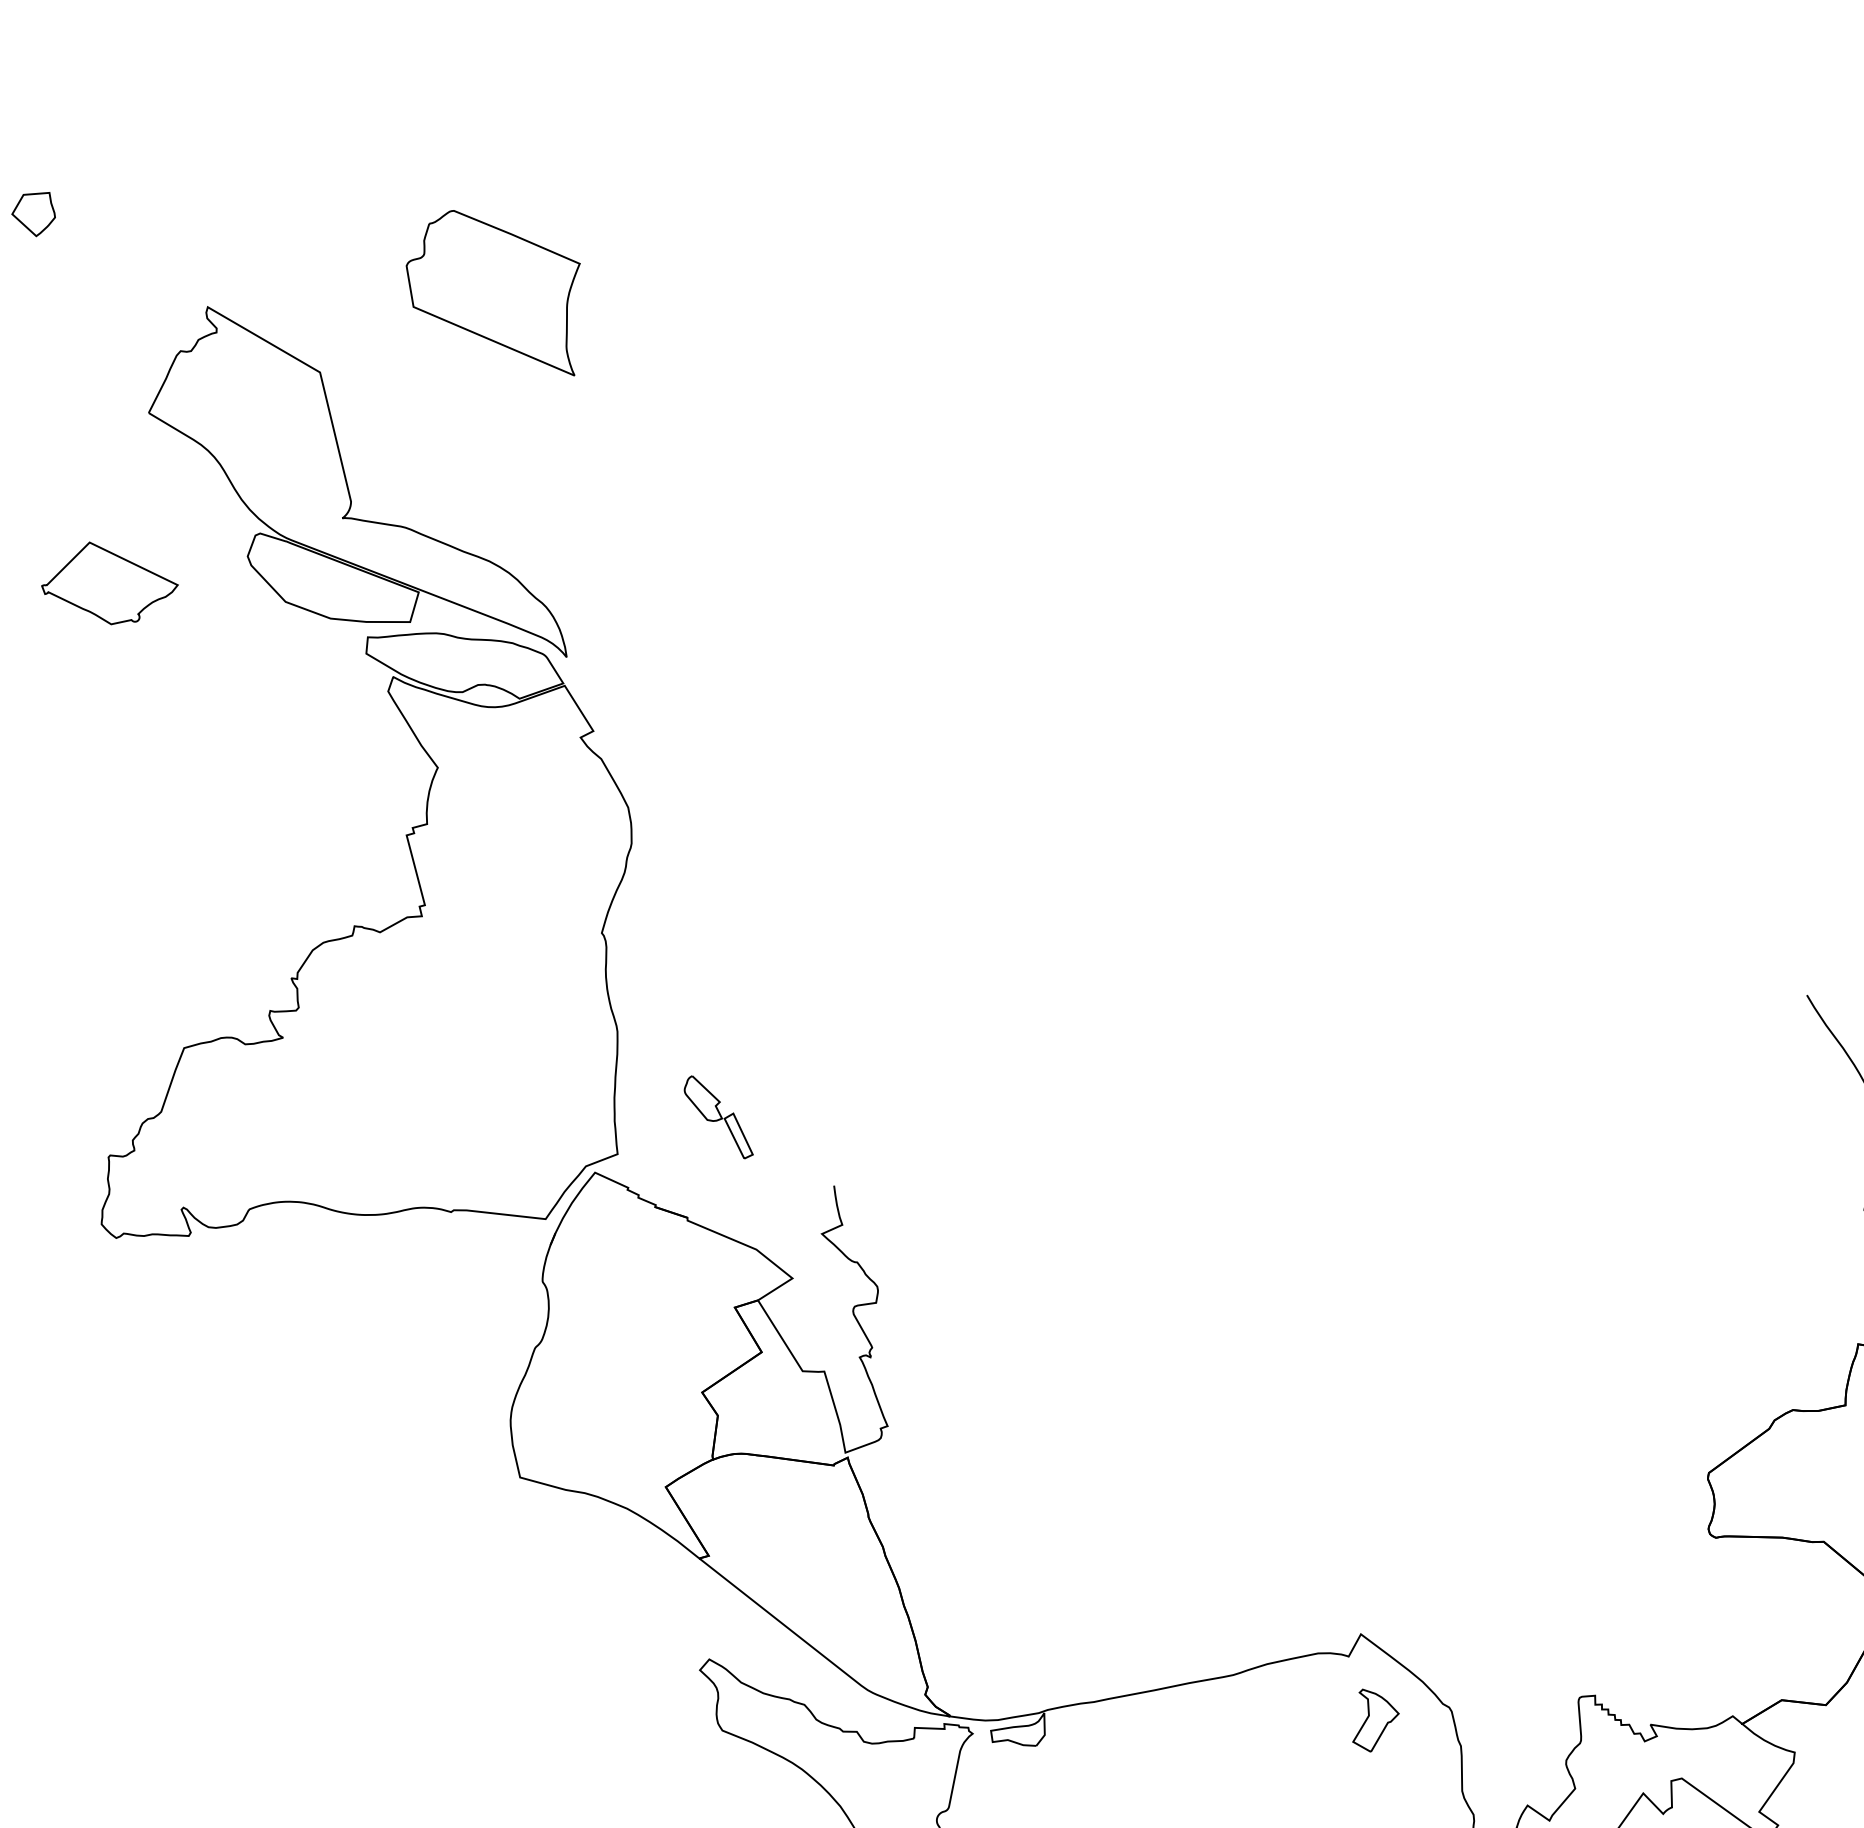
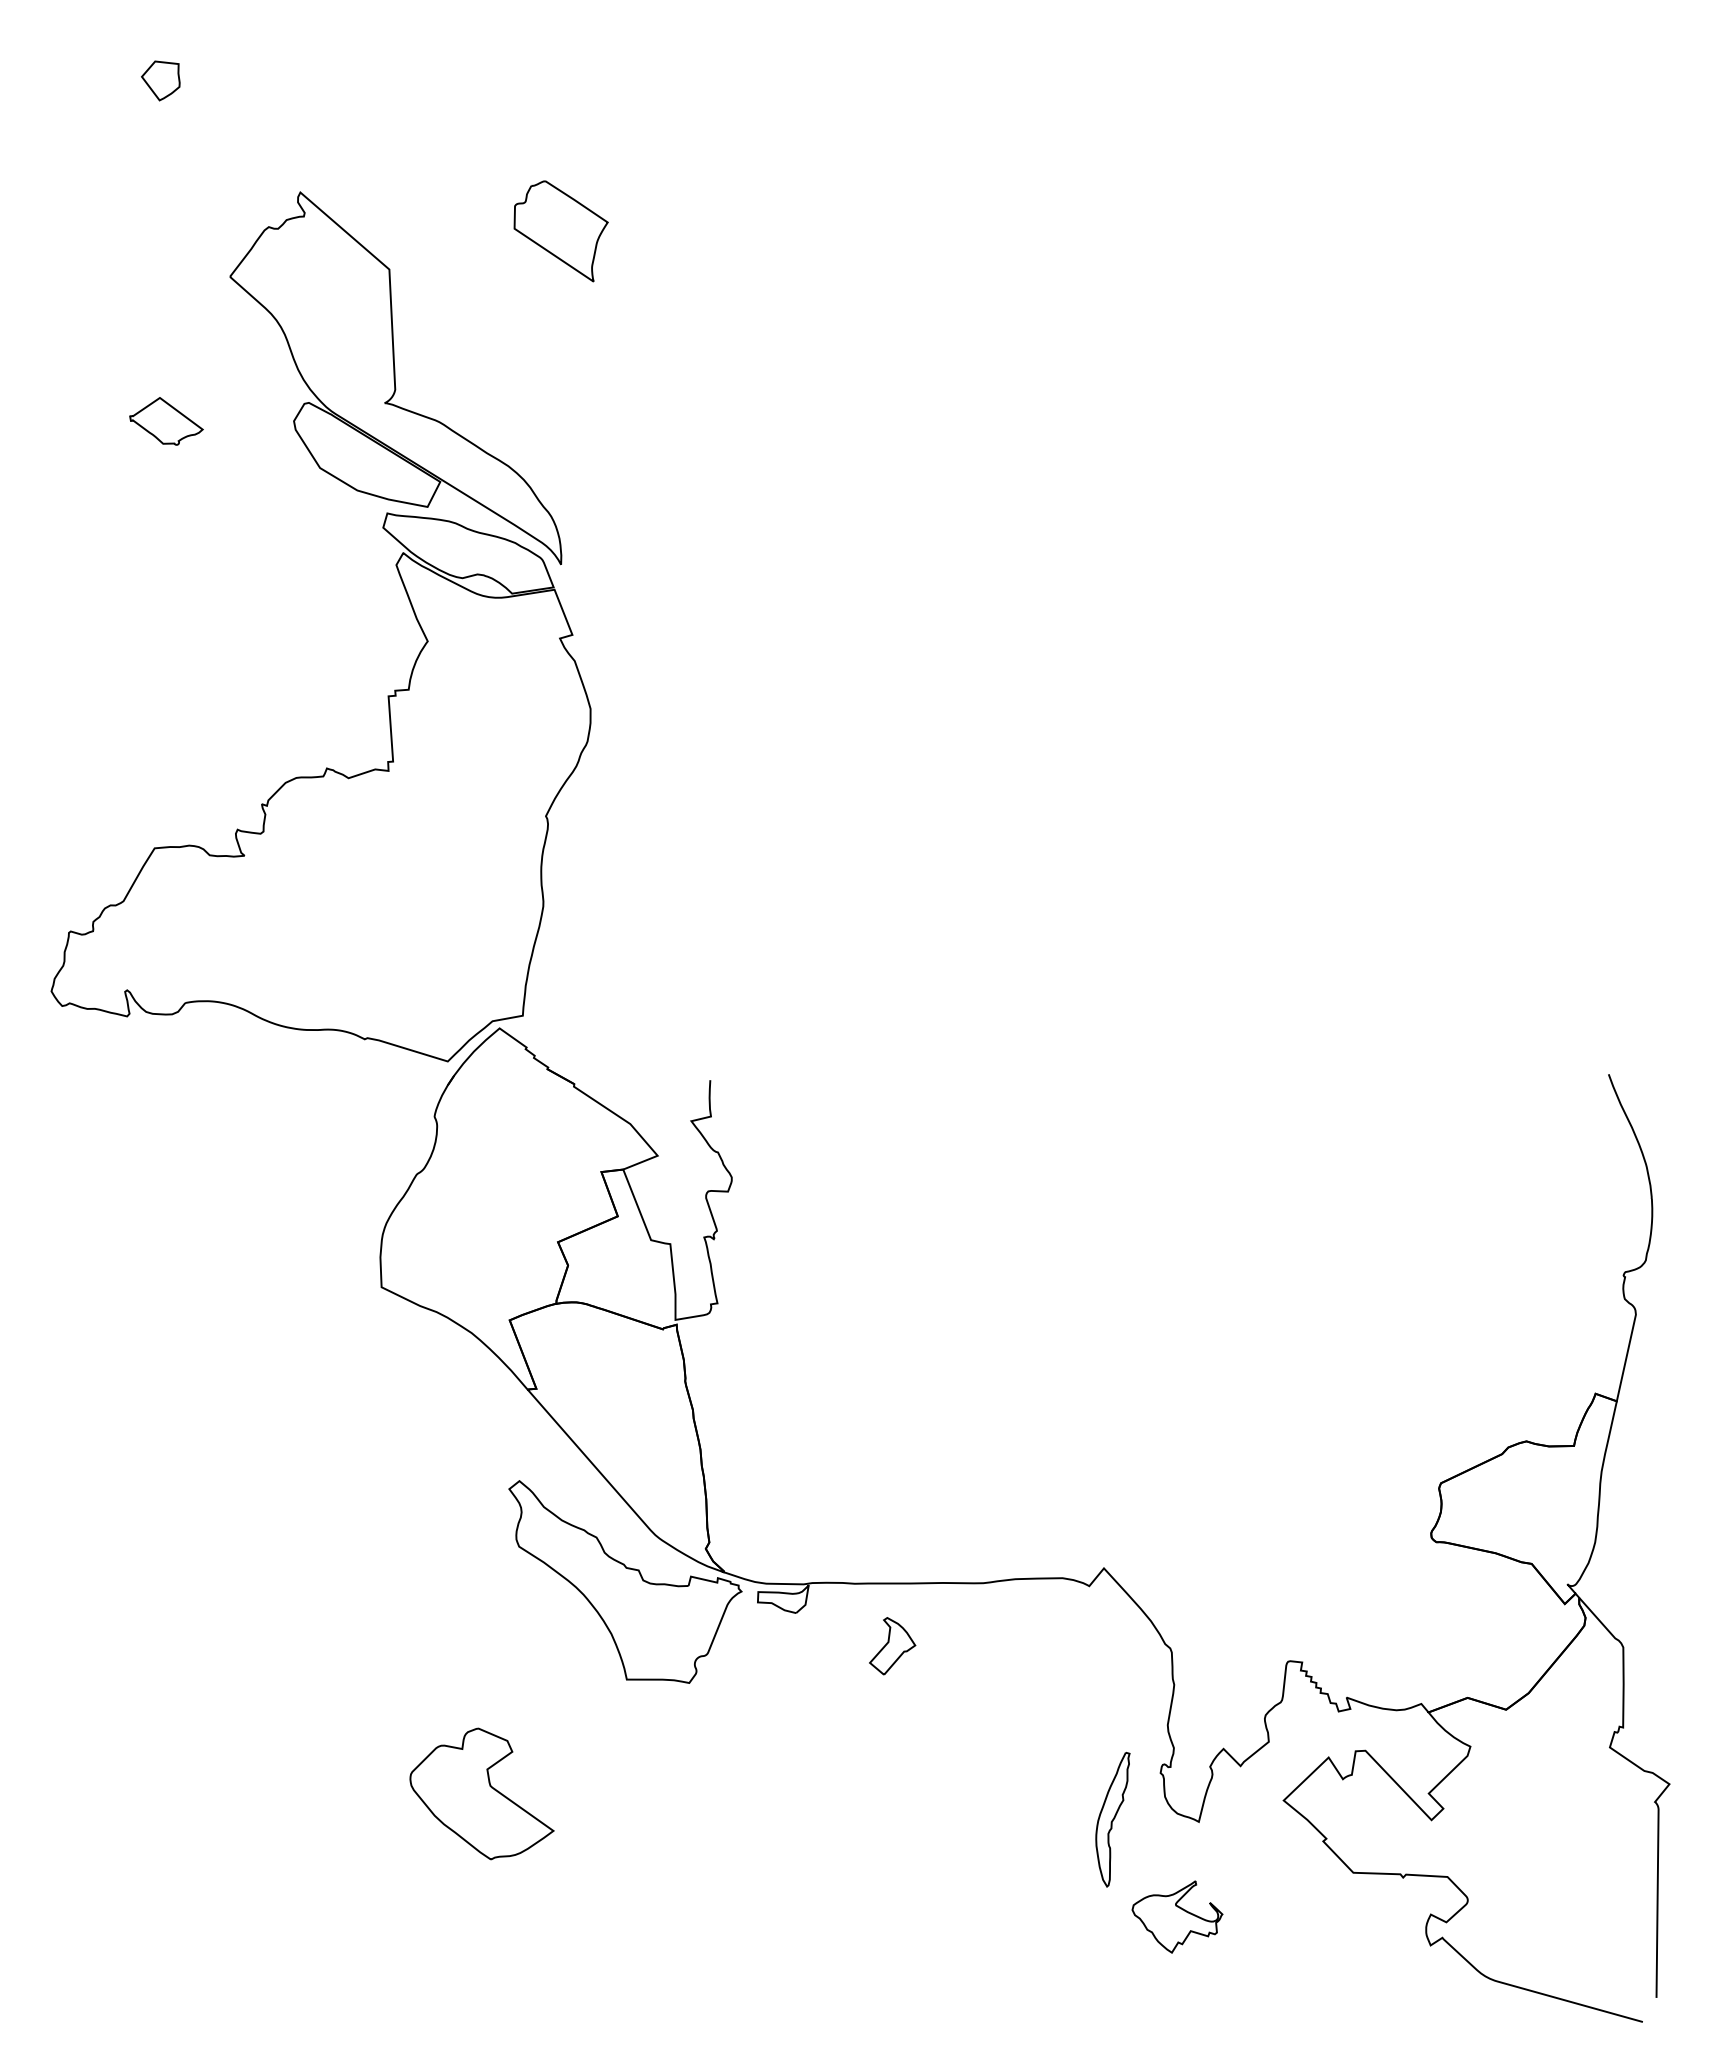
part: (497, 296) -> (560, 231), size x0.6
part: (109, 582) -> (166, 421), size x0.6
part: (718, 1116) -> (618, 999), removed
part: (1374, 1719) -> (892, 1646), moved

